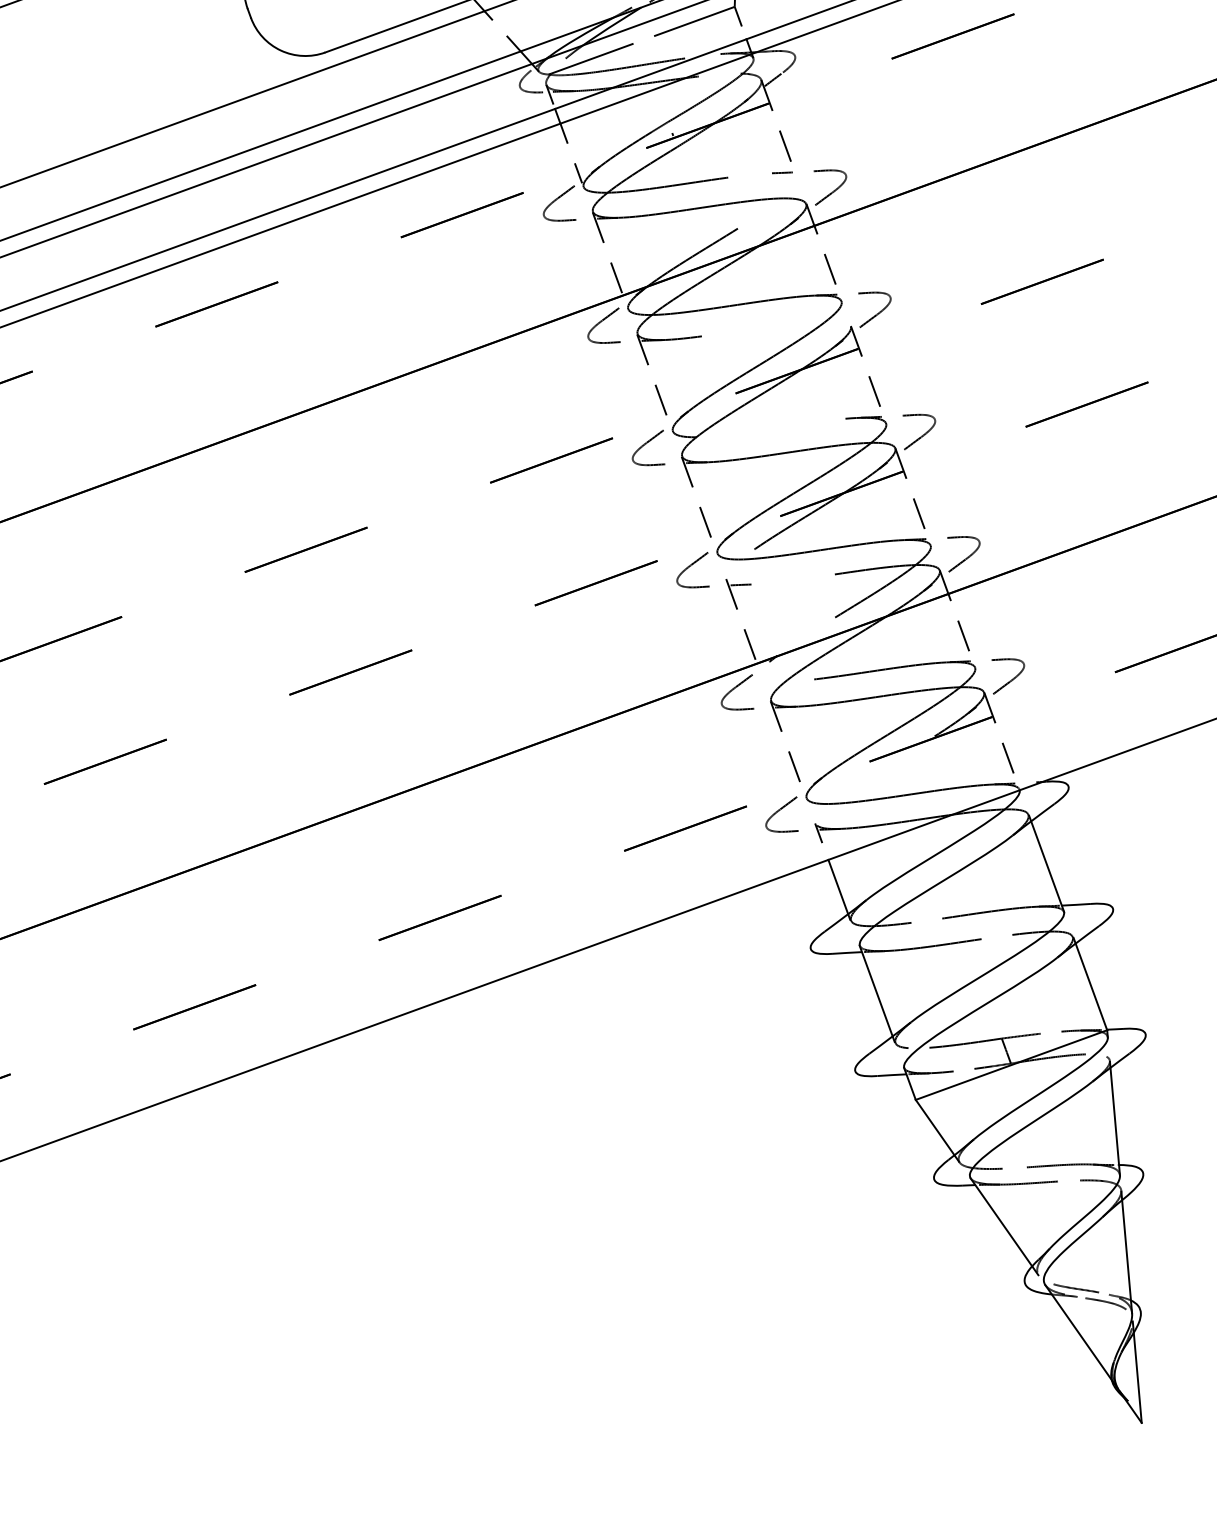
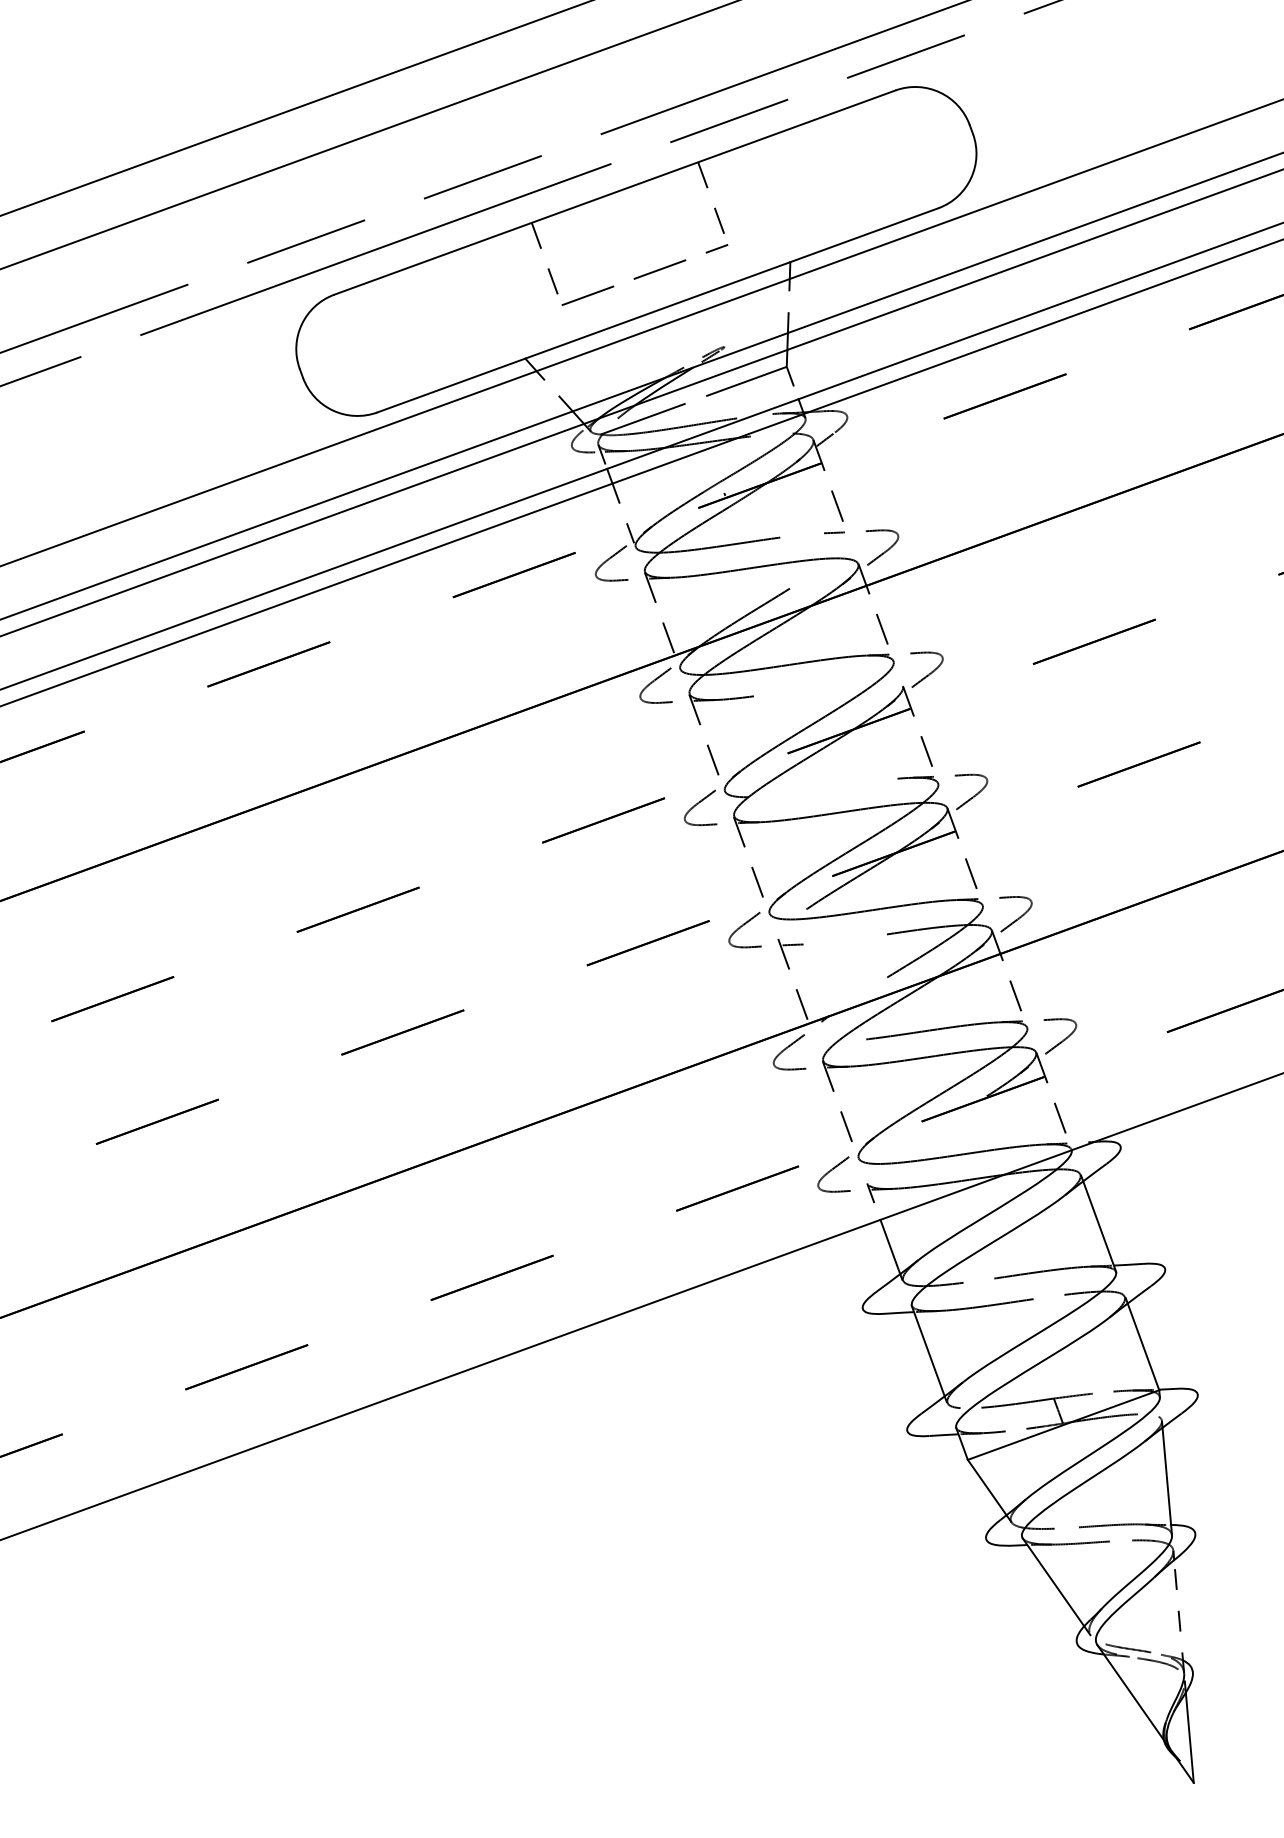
line: (1127, 1256) -> (1179, 1616), solid -> dashed

